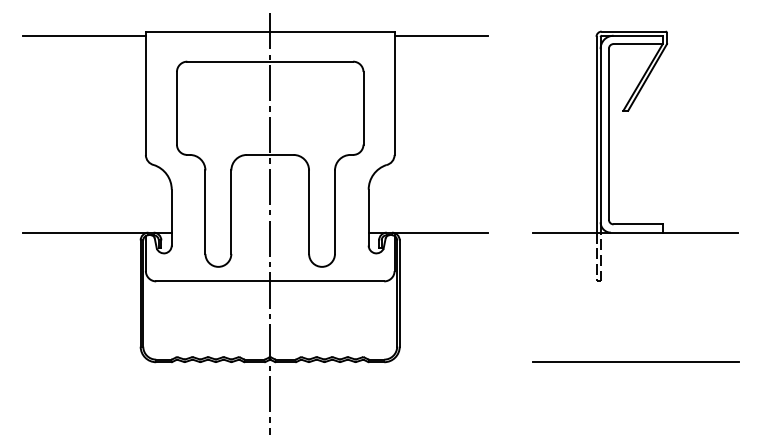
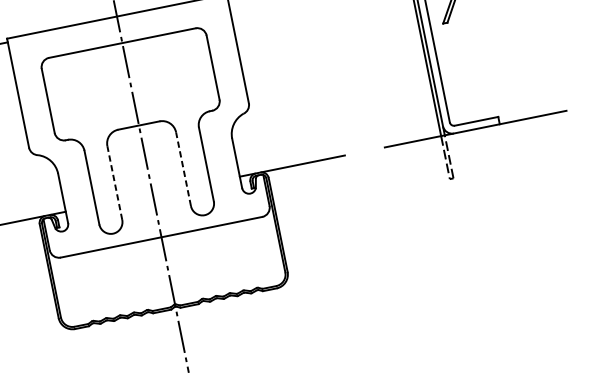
line: (231, 212) -> (115, 183), solid -> dashed
line: (309, 212) -> (183, 169), solid -> dashed
line: (635, 361) -> (498, 242), removed

